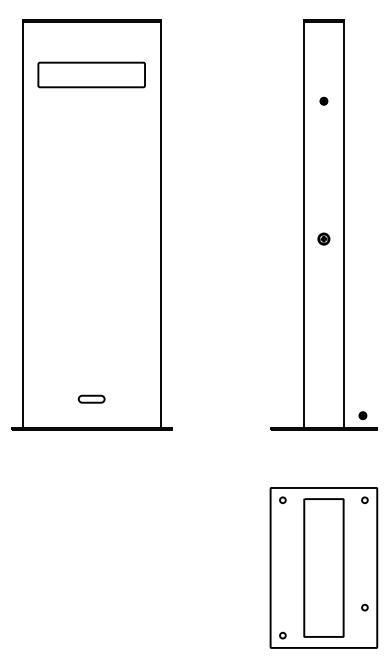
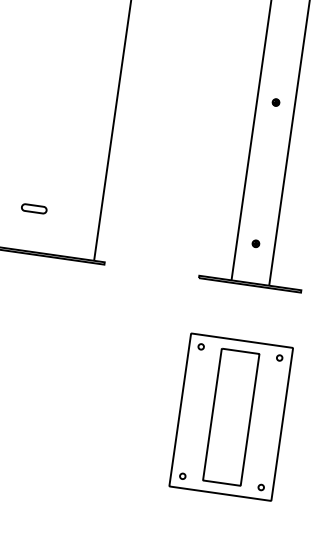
part: (323, 238) -> (275, 101), size x0.62
part: (91, 398) -> (34, 208), moved
part: (362, 415) -> (255, 243), moved
circle: (364, 607) -> (260, 487), moved

